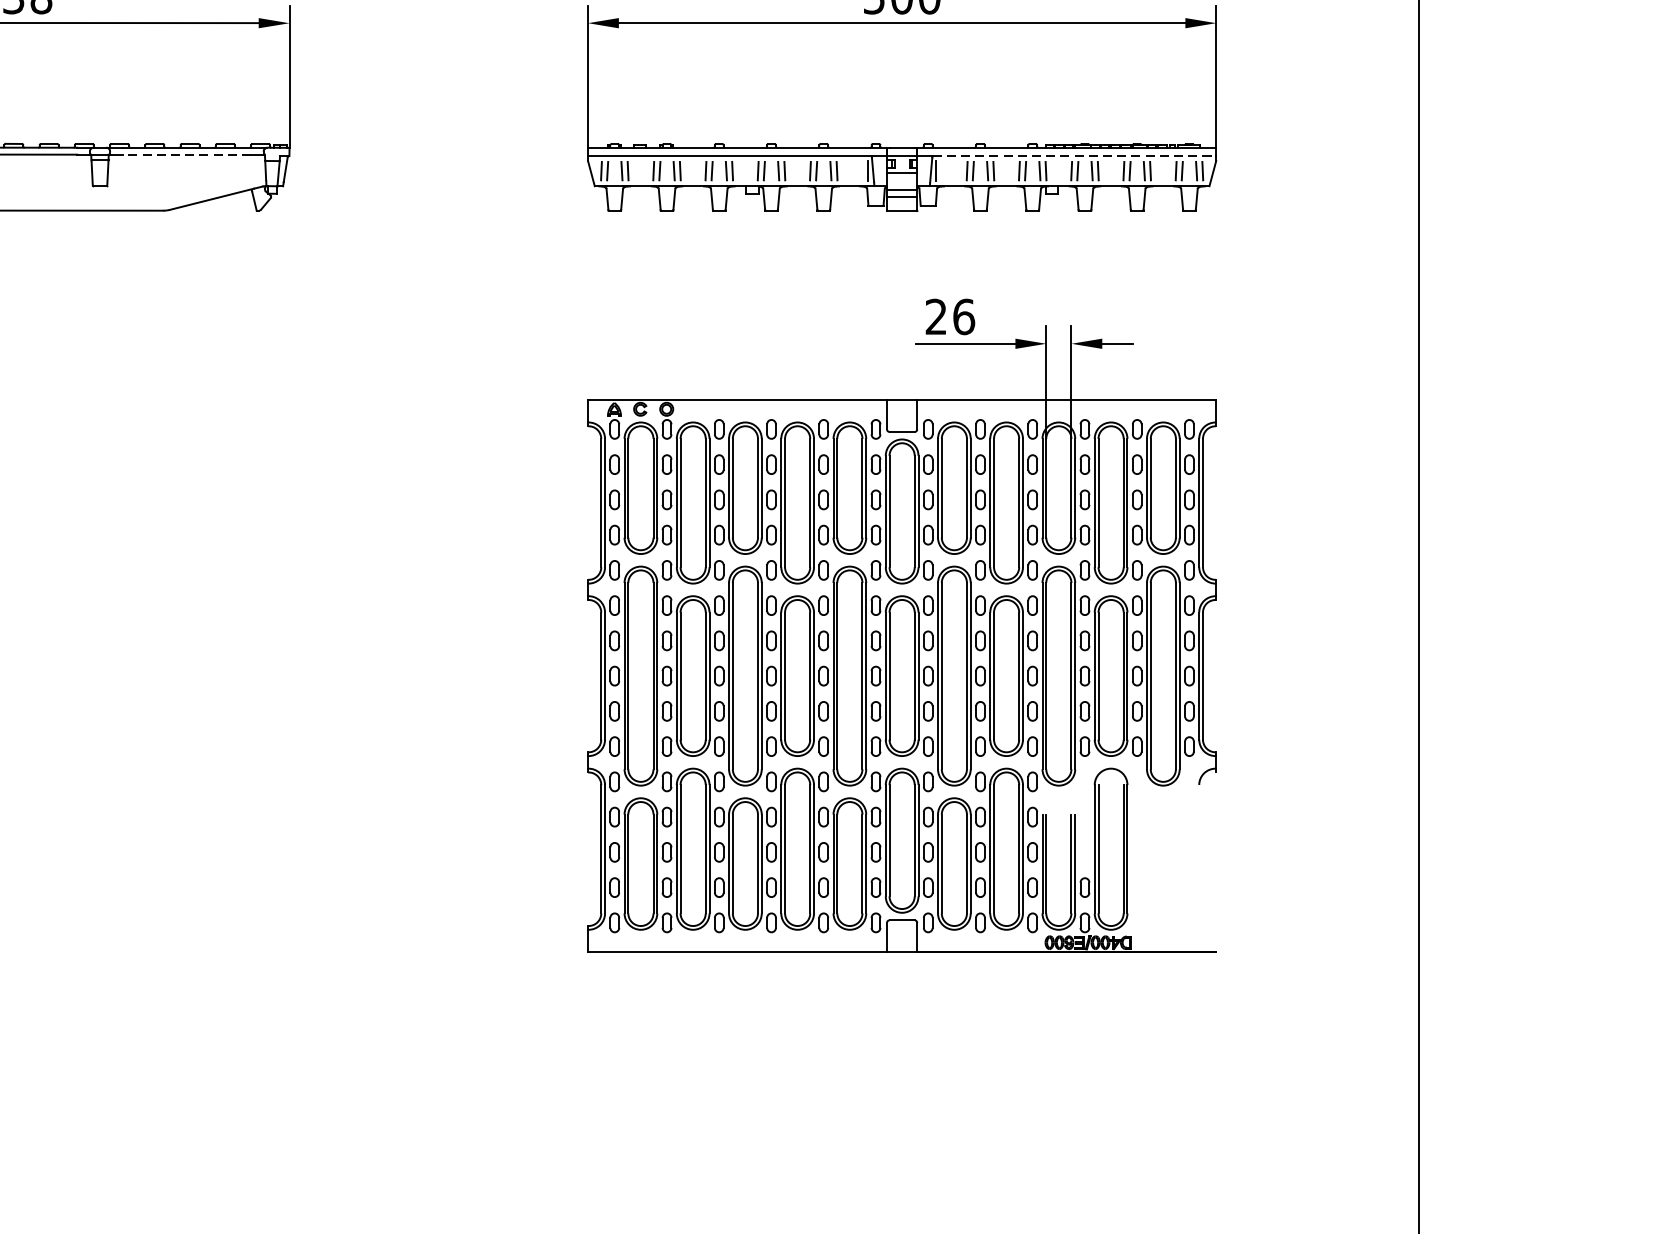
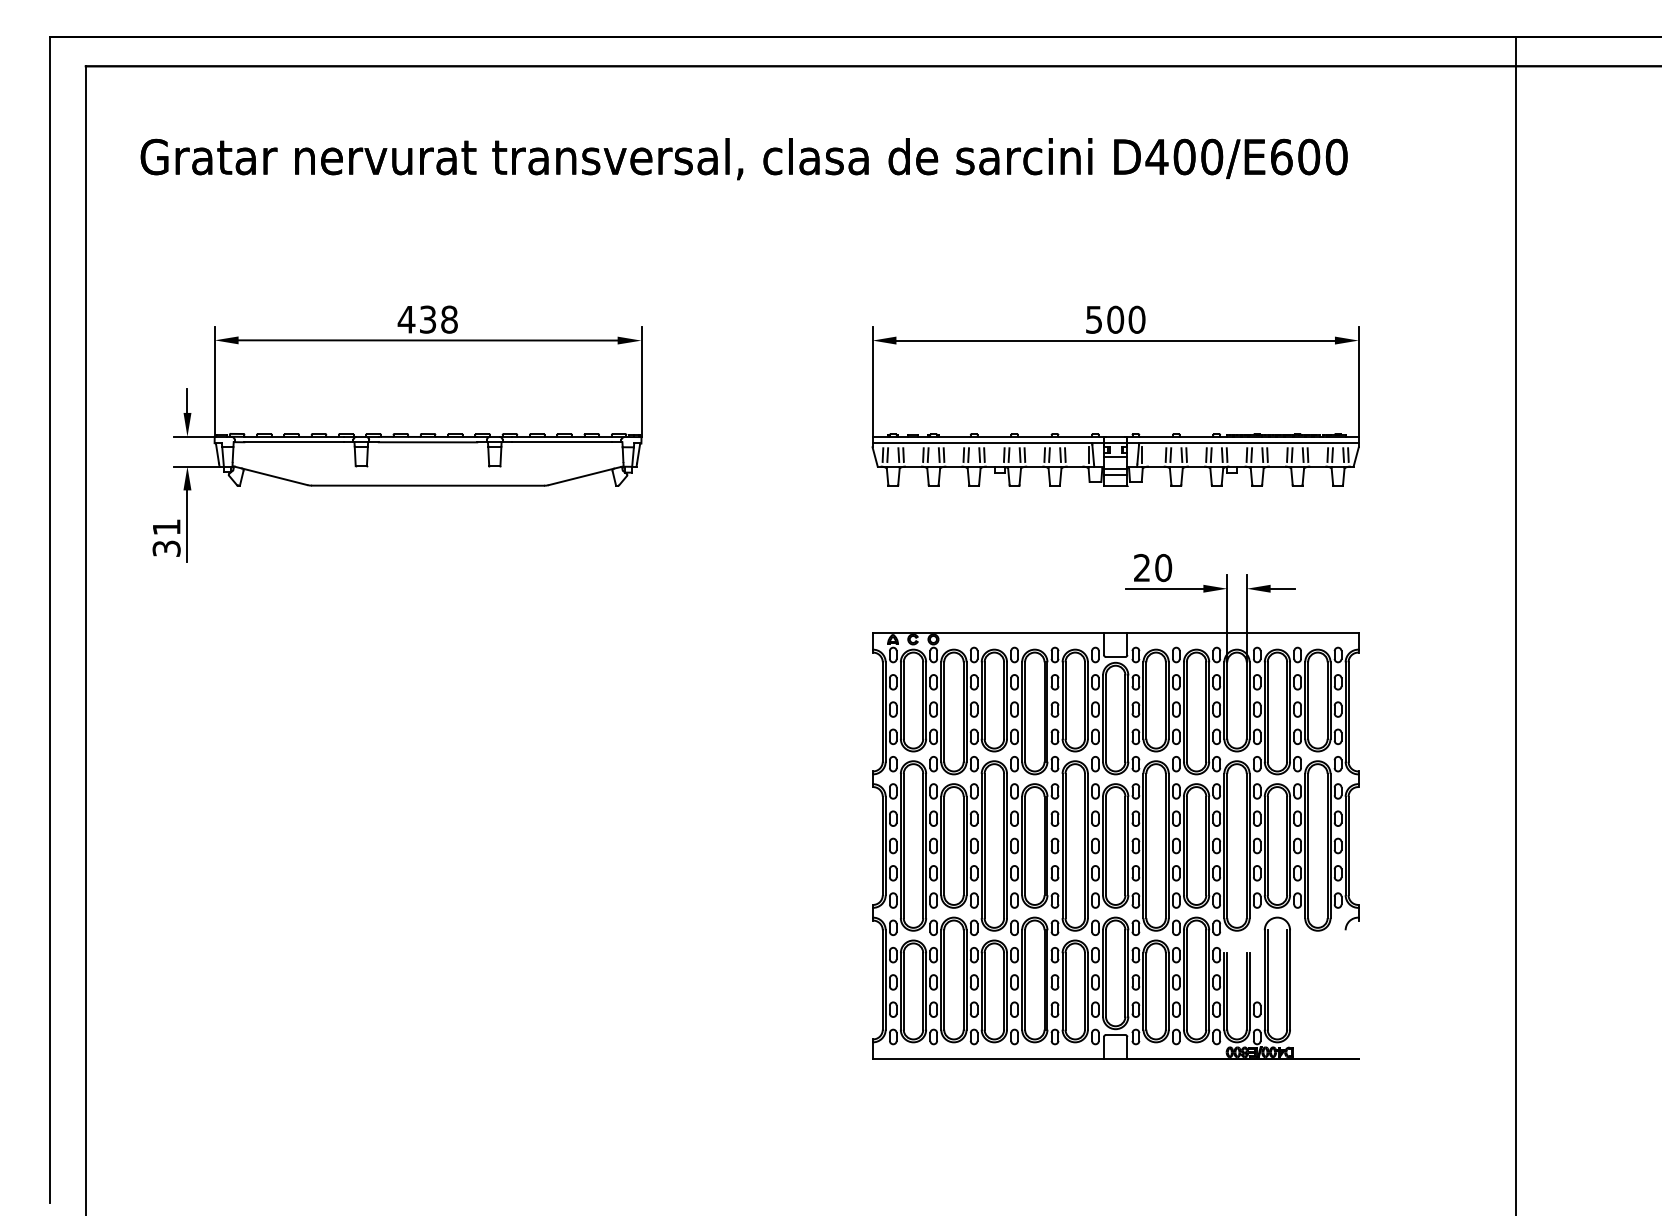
line: (187, 154) -> (562, 442), dashed -> solid
line: (1073, 156) -> (1248, 443), dashed -> solid
text: (963, 316) -> (1163, 567), 26 -> 20

